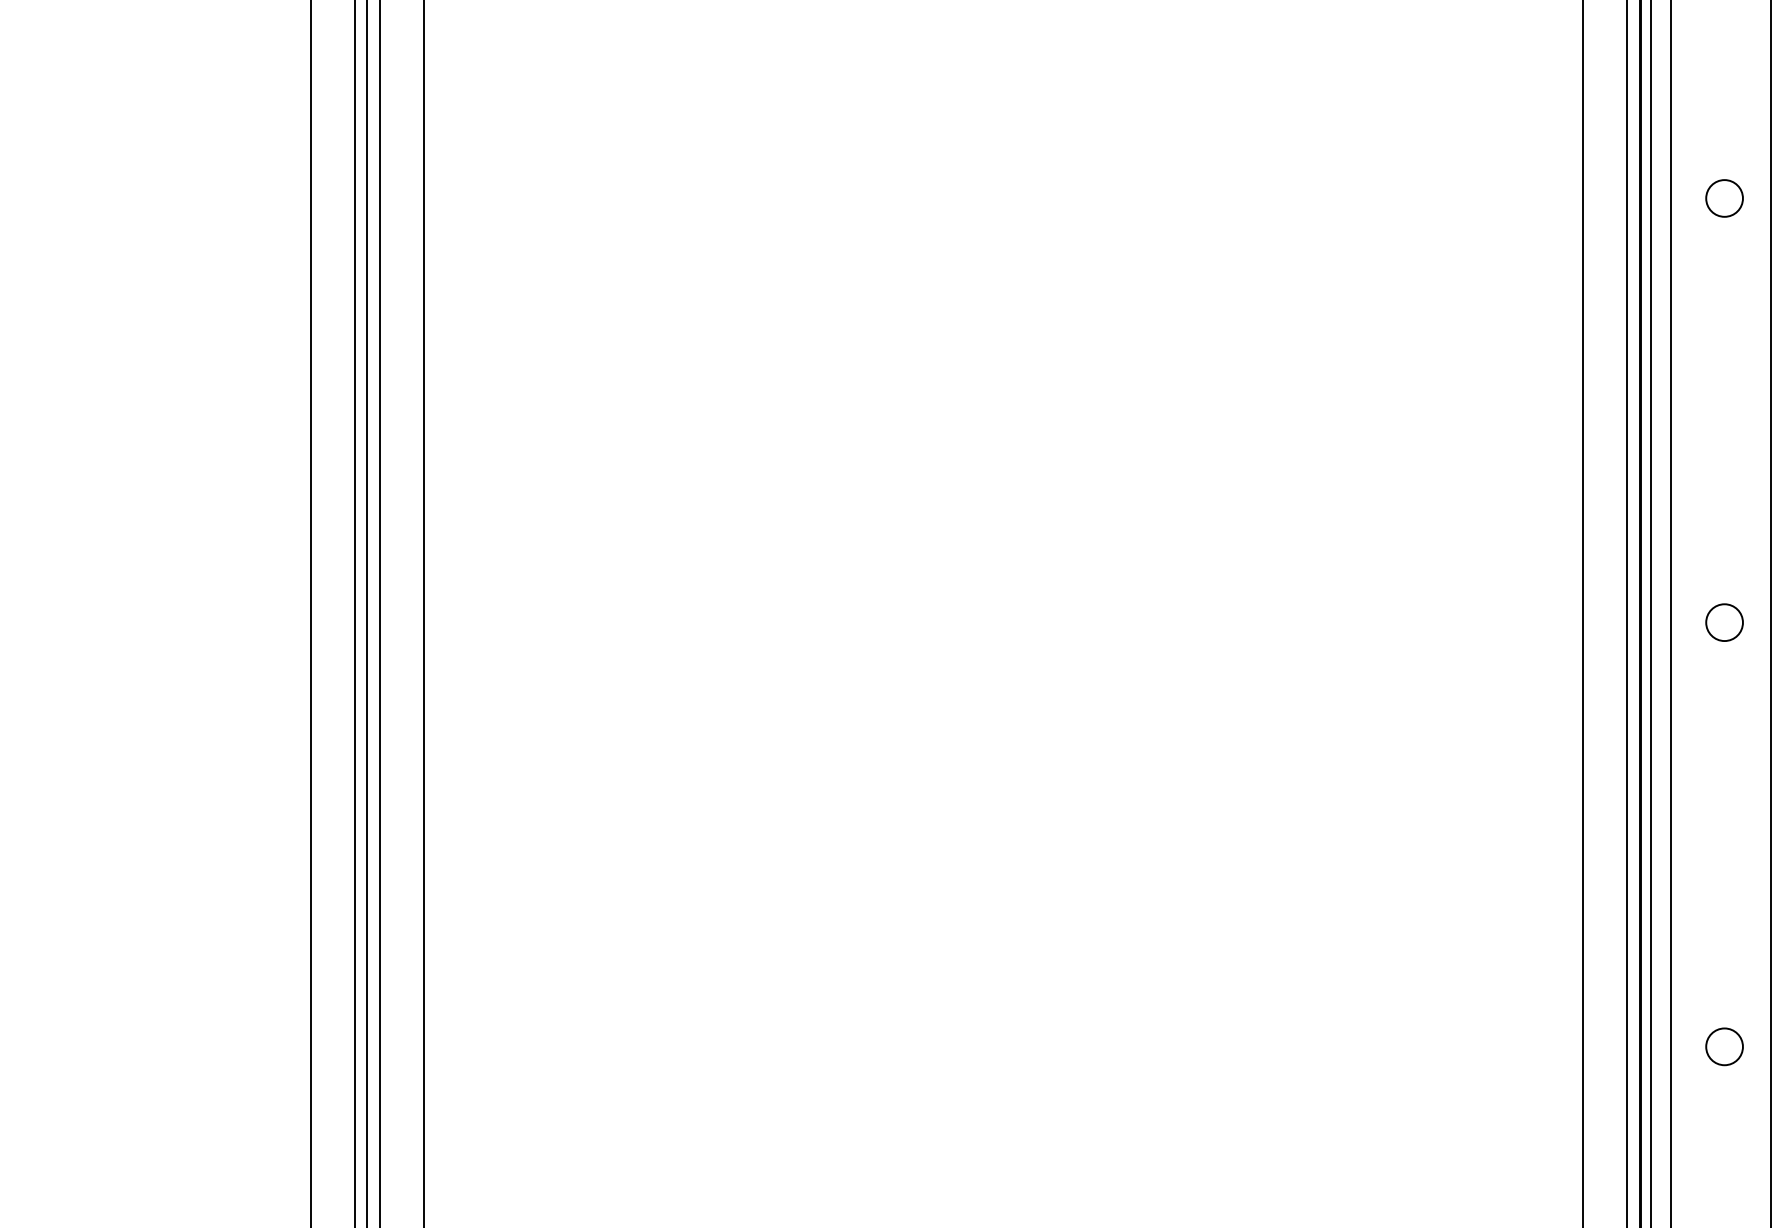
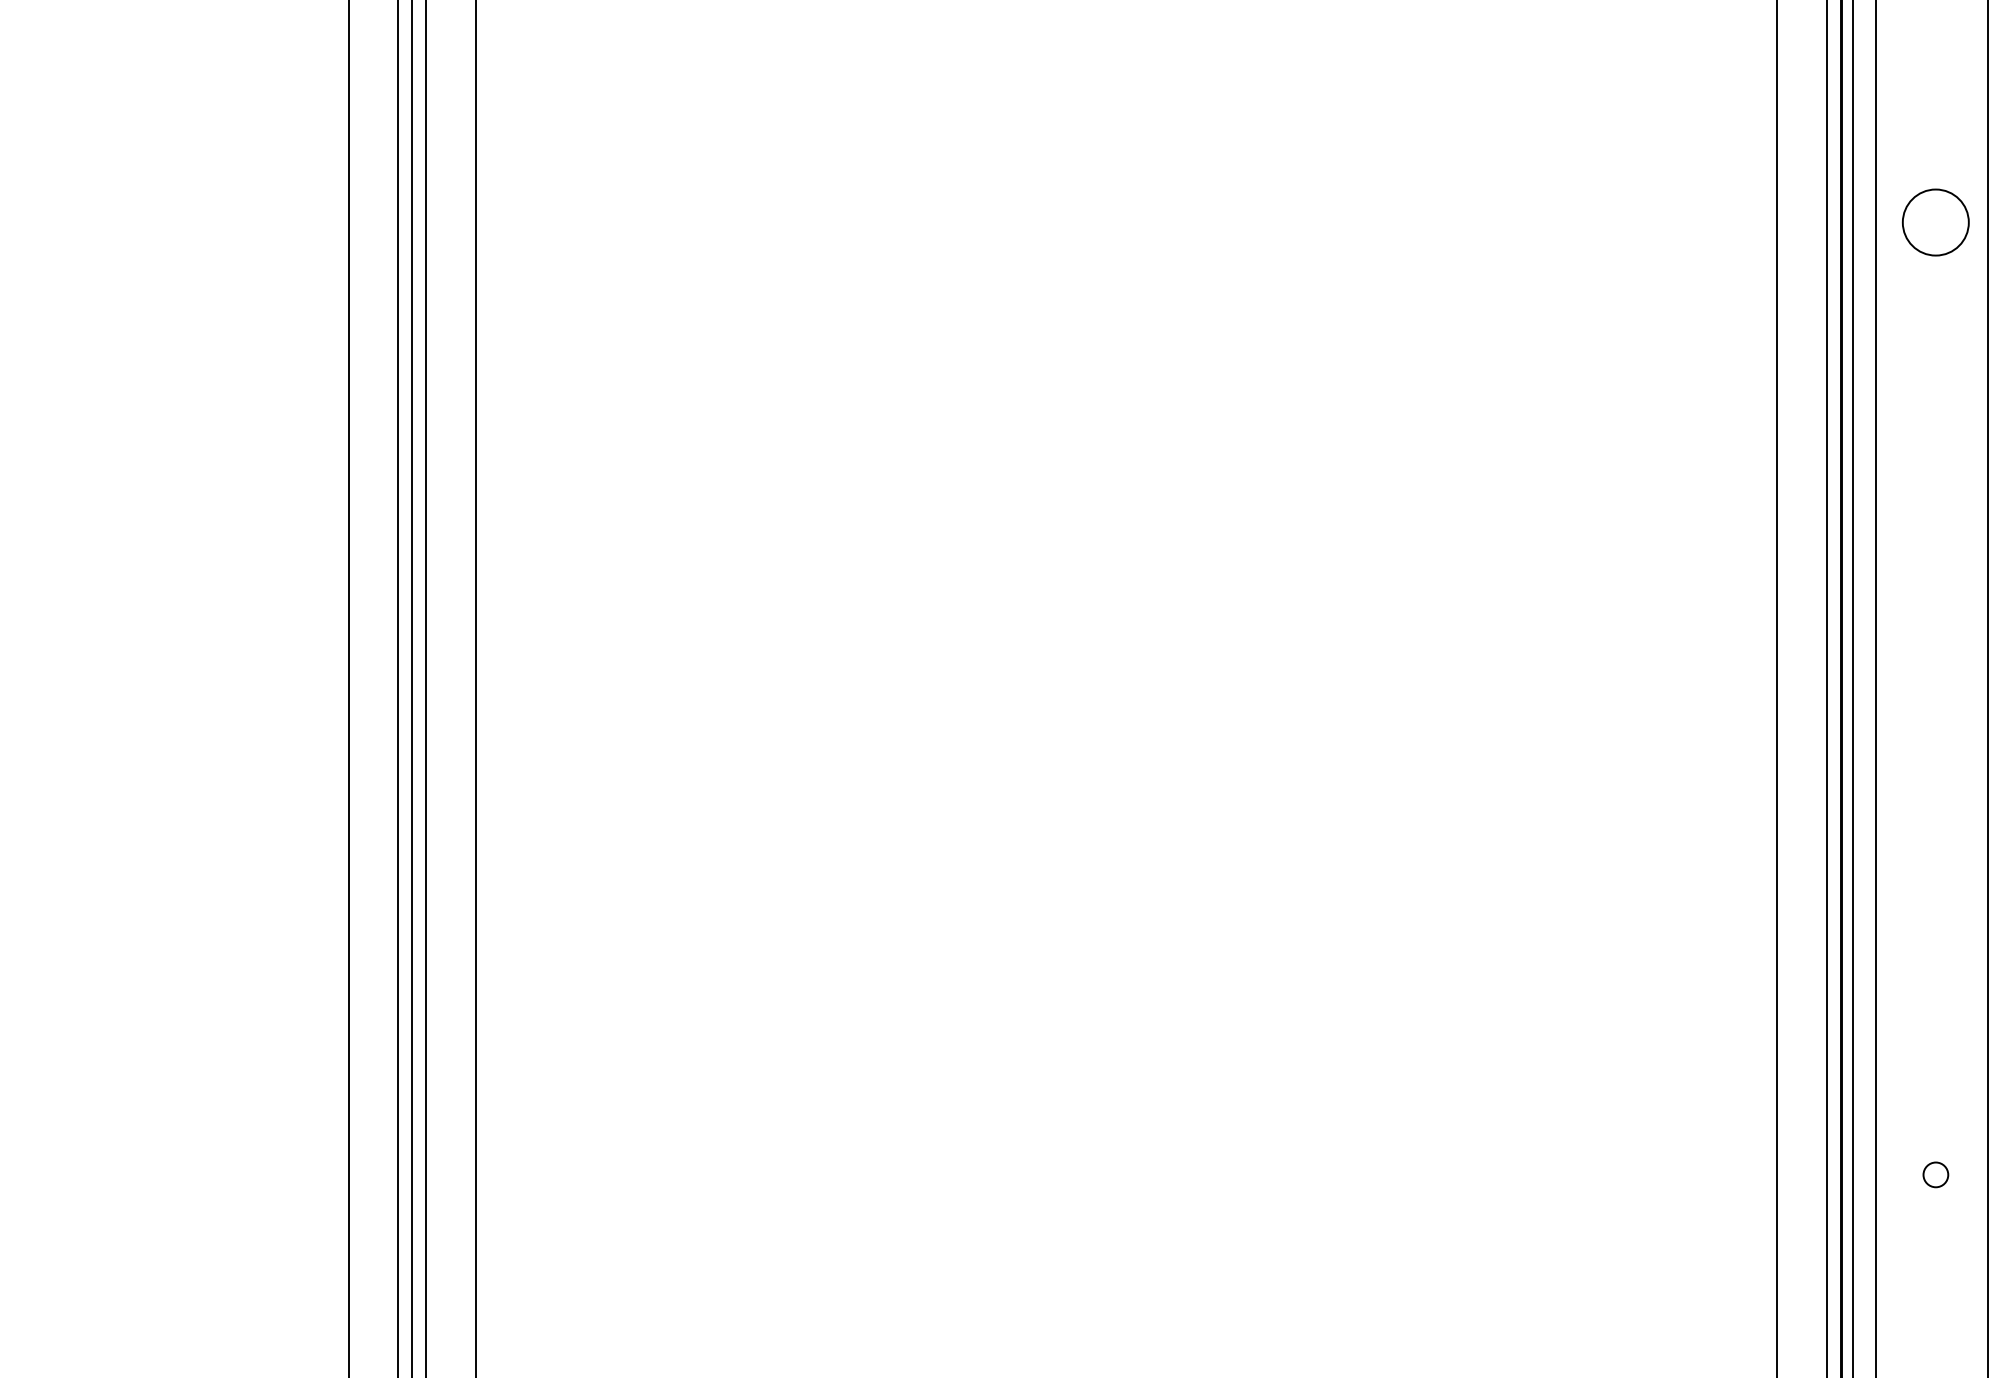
circle: (1724, 198) -> (1935, 222), size x1.6
circle: (1724, 622) -> (1935, 698), removed
circle: (1724, 1046) -> (1935, 1174), size x0.6

